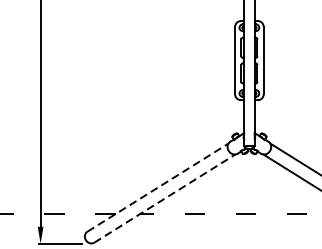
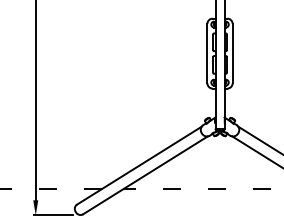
line: (158, 187) -> (139, 165), dashed -> solid
line: (164, 198) -> (145, 175), dashed -> solid

